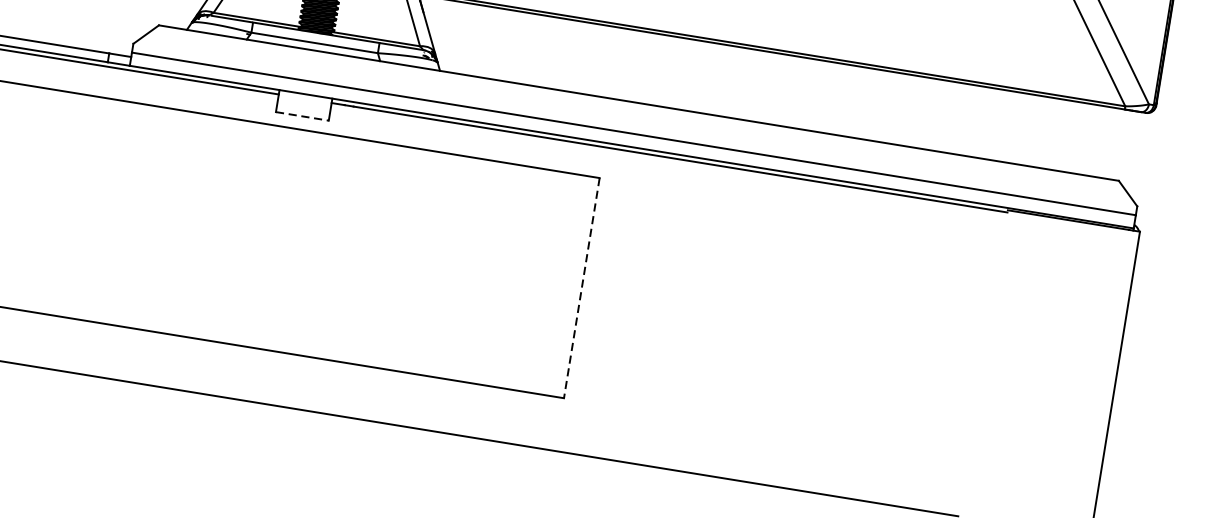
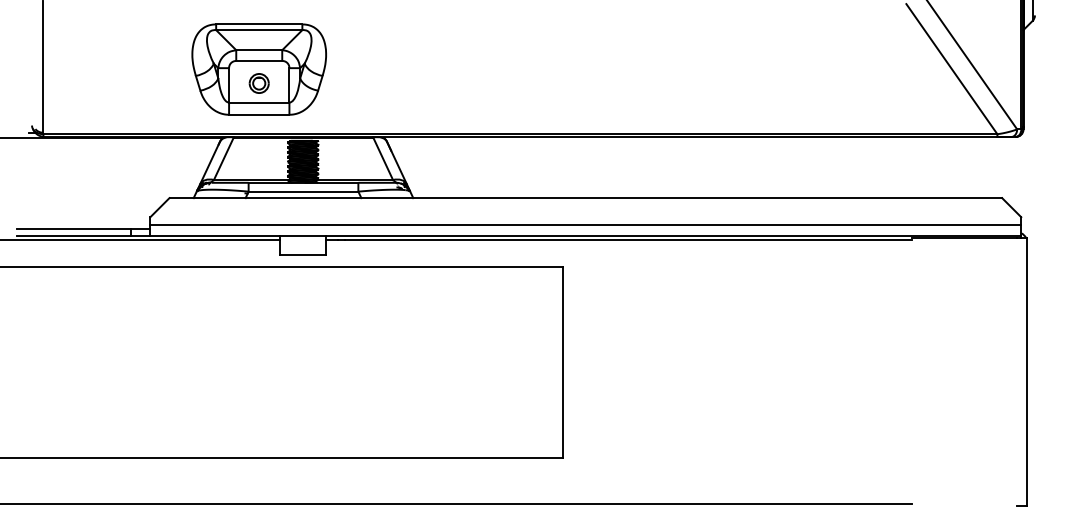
line: (302, 116) -> (303, 255), dashed -> solid
line: (581, 288) -> (562, 362), dashed -> solid

